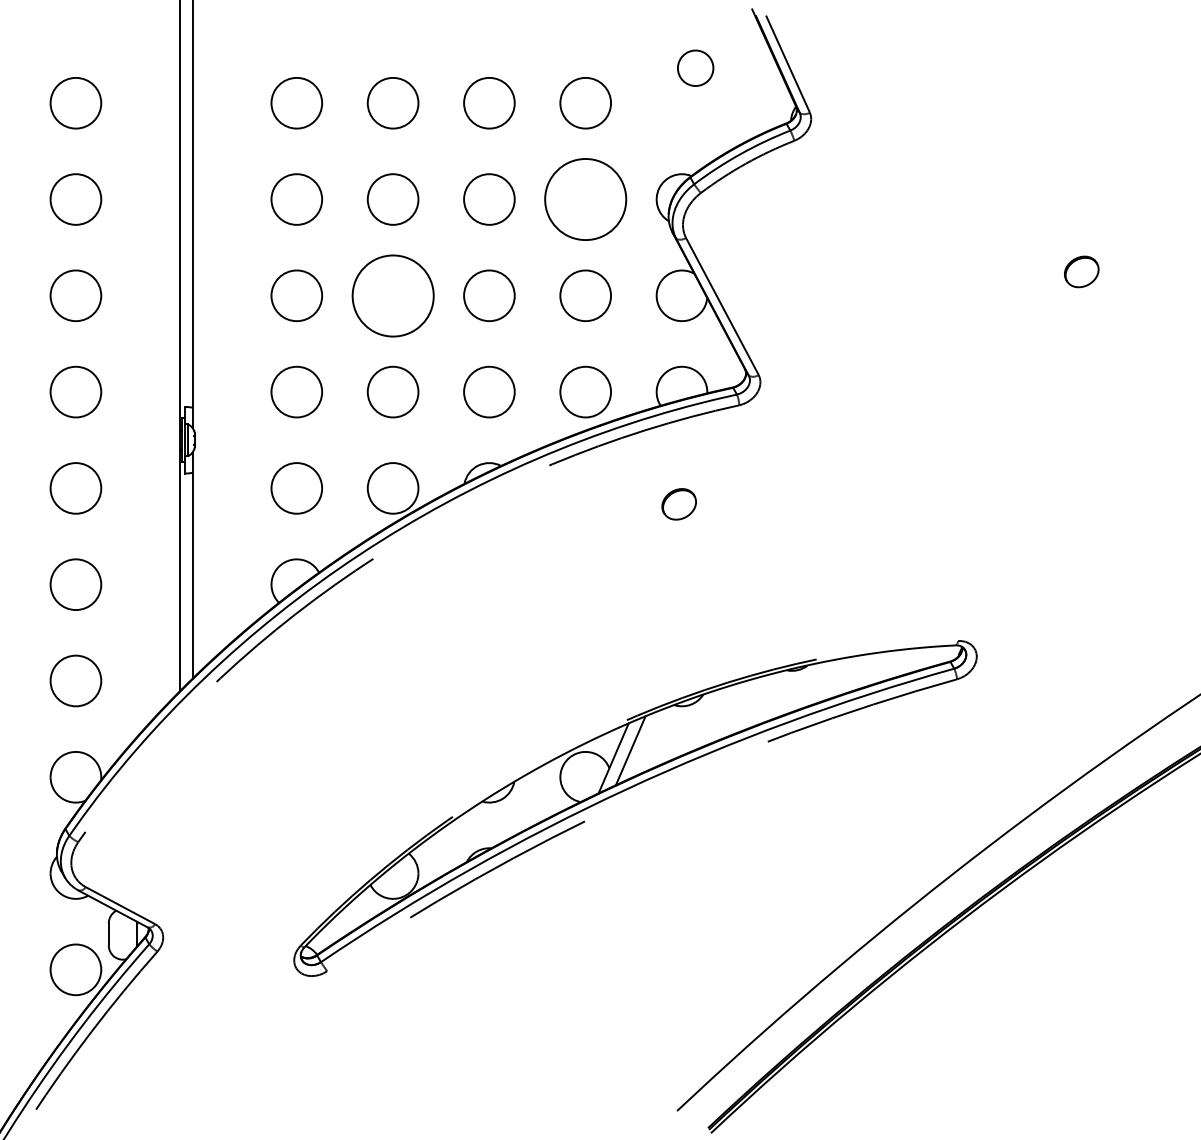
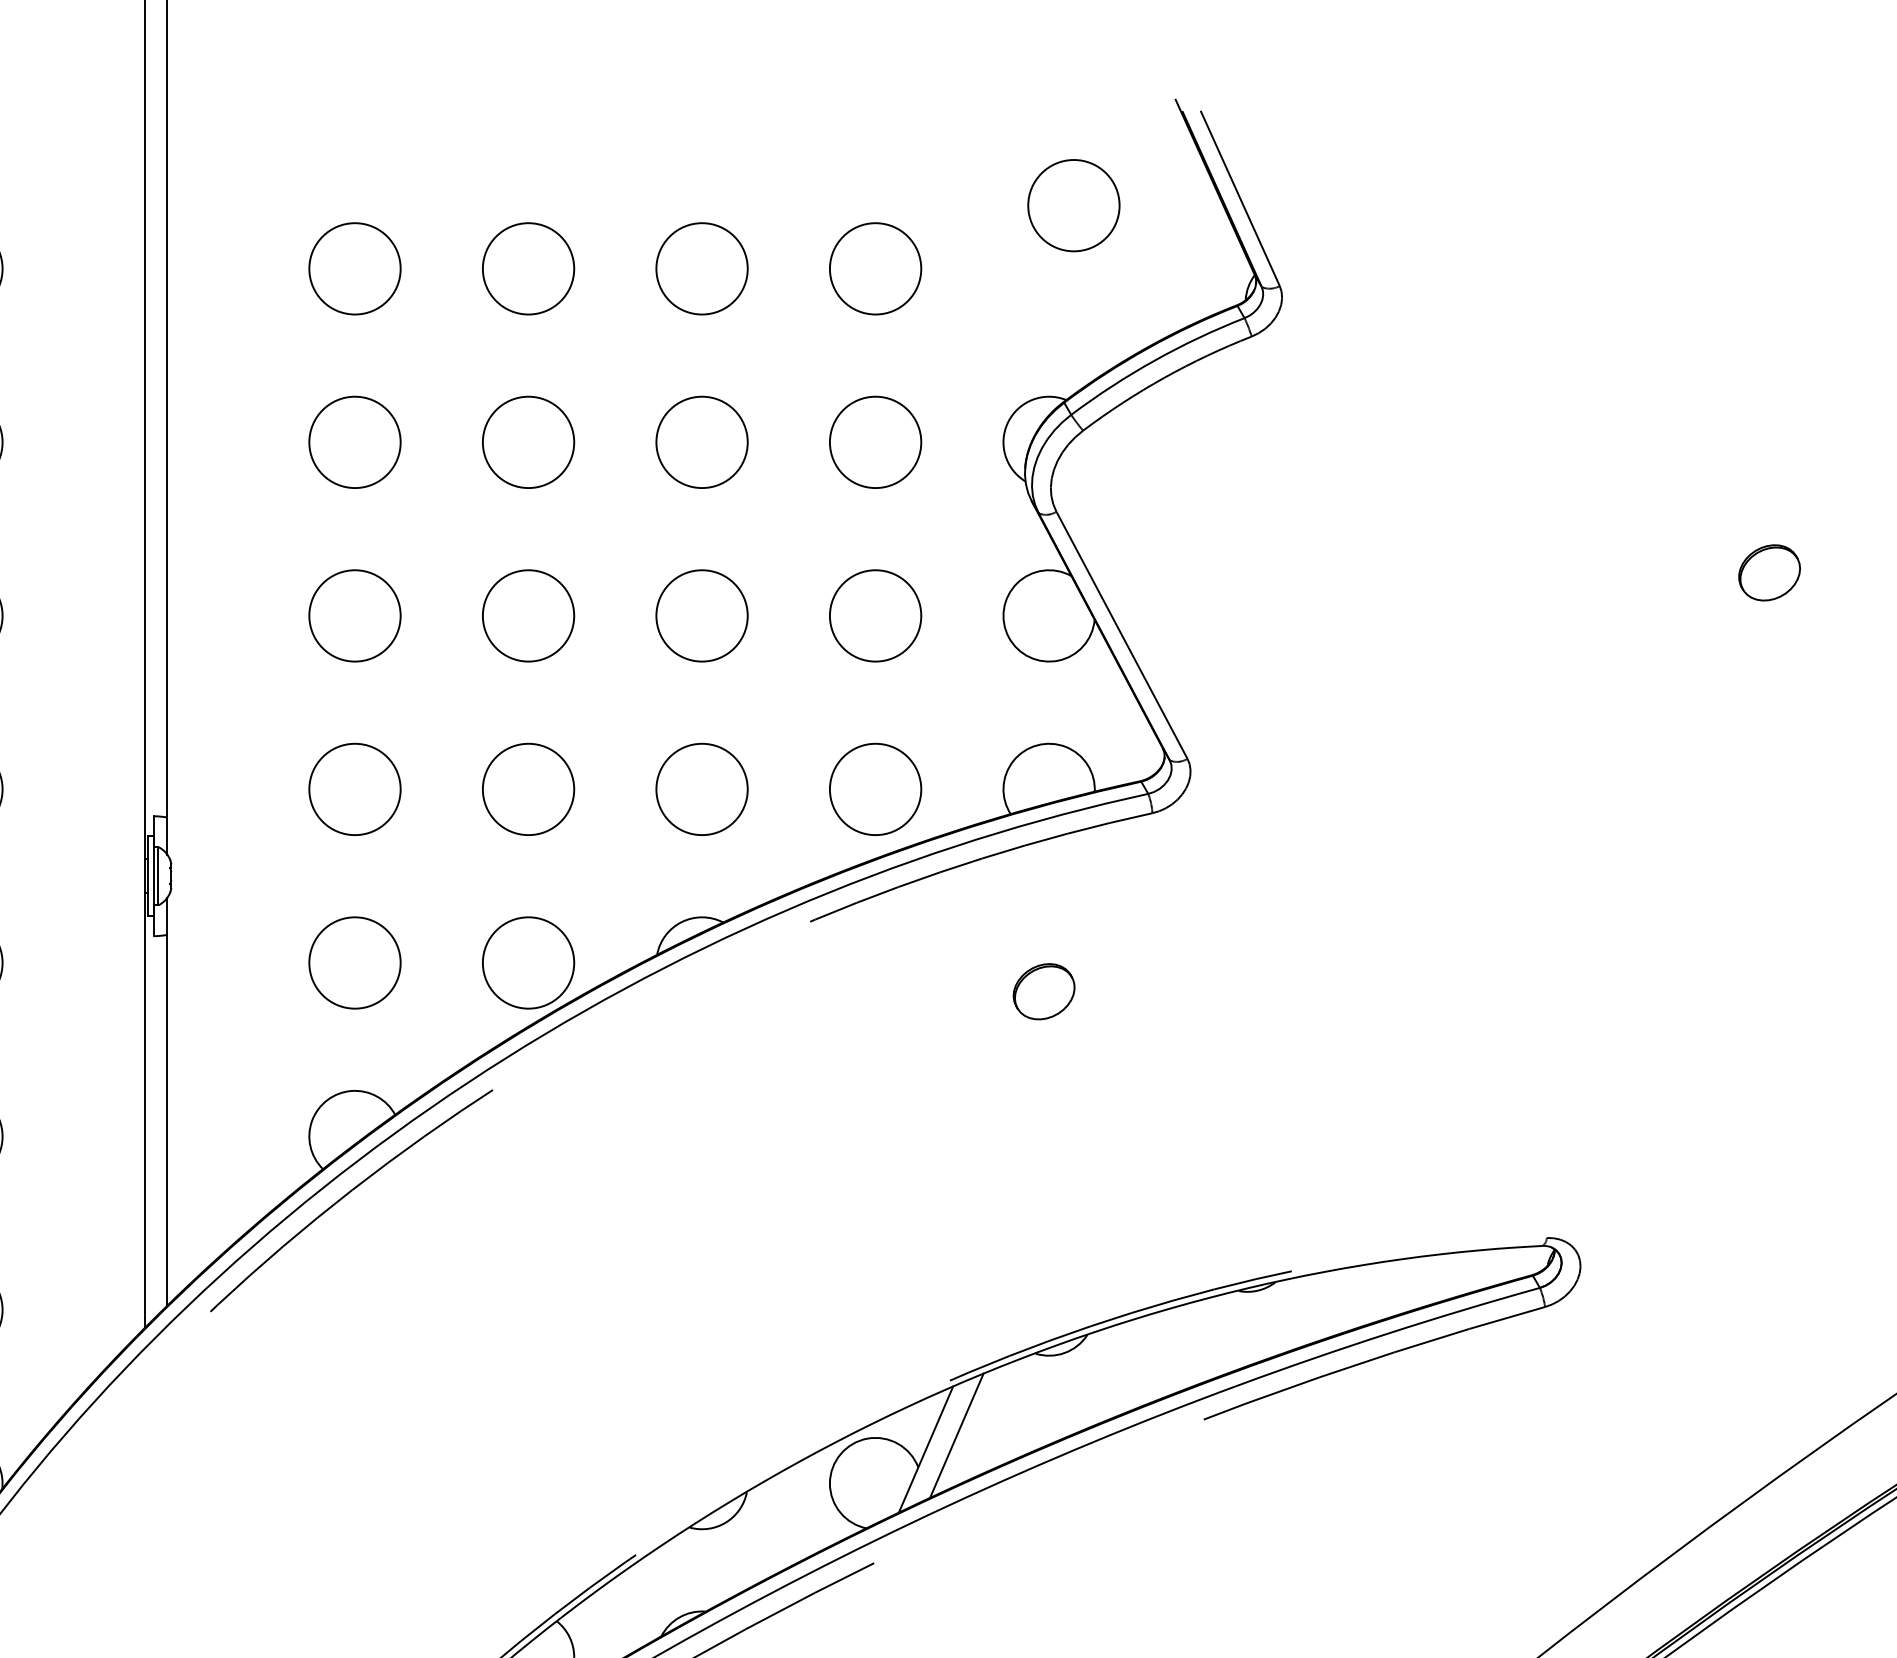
circle: (695, 68) -> (1073, 206), size x1.43
circle: (585, 199) -> (875, 442), size x0.62
circle: (392, 295) -> (527, 615), size x0.62

